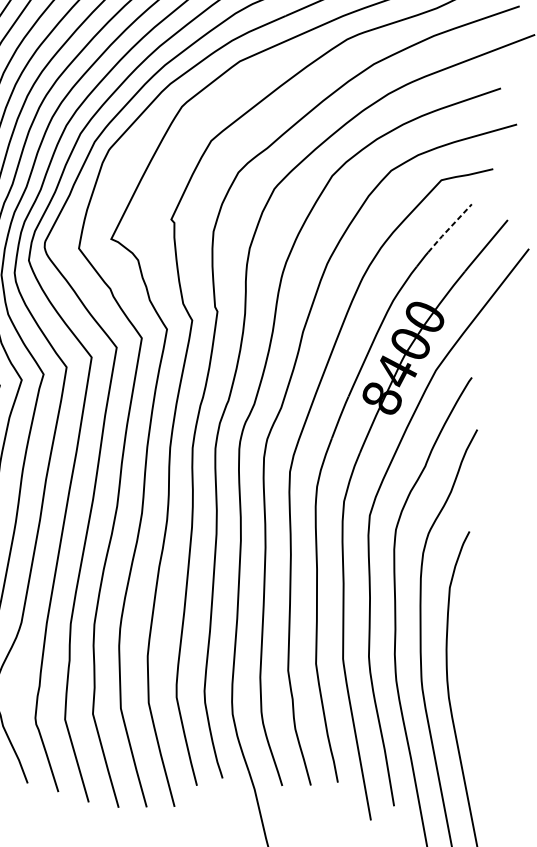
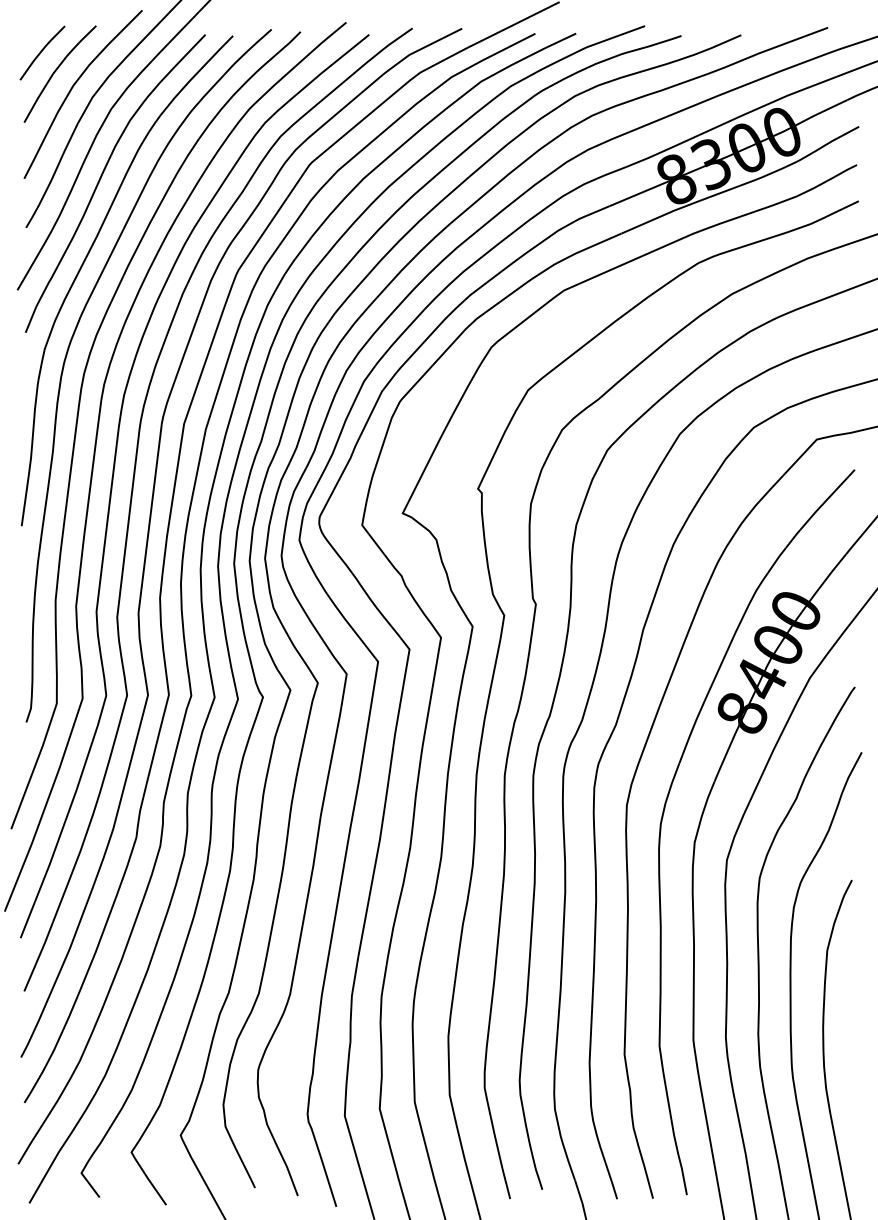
line: (449, 228) -> (826, 500), dashed -> solid

